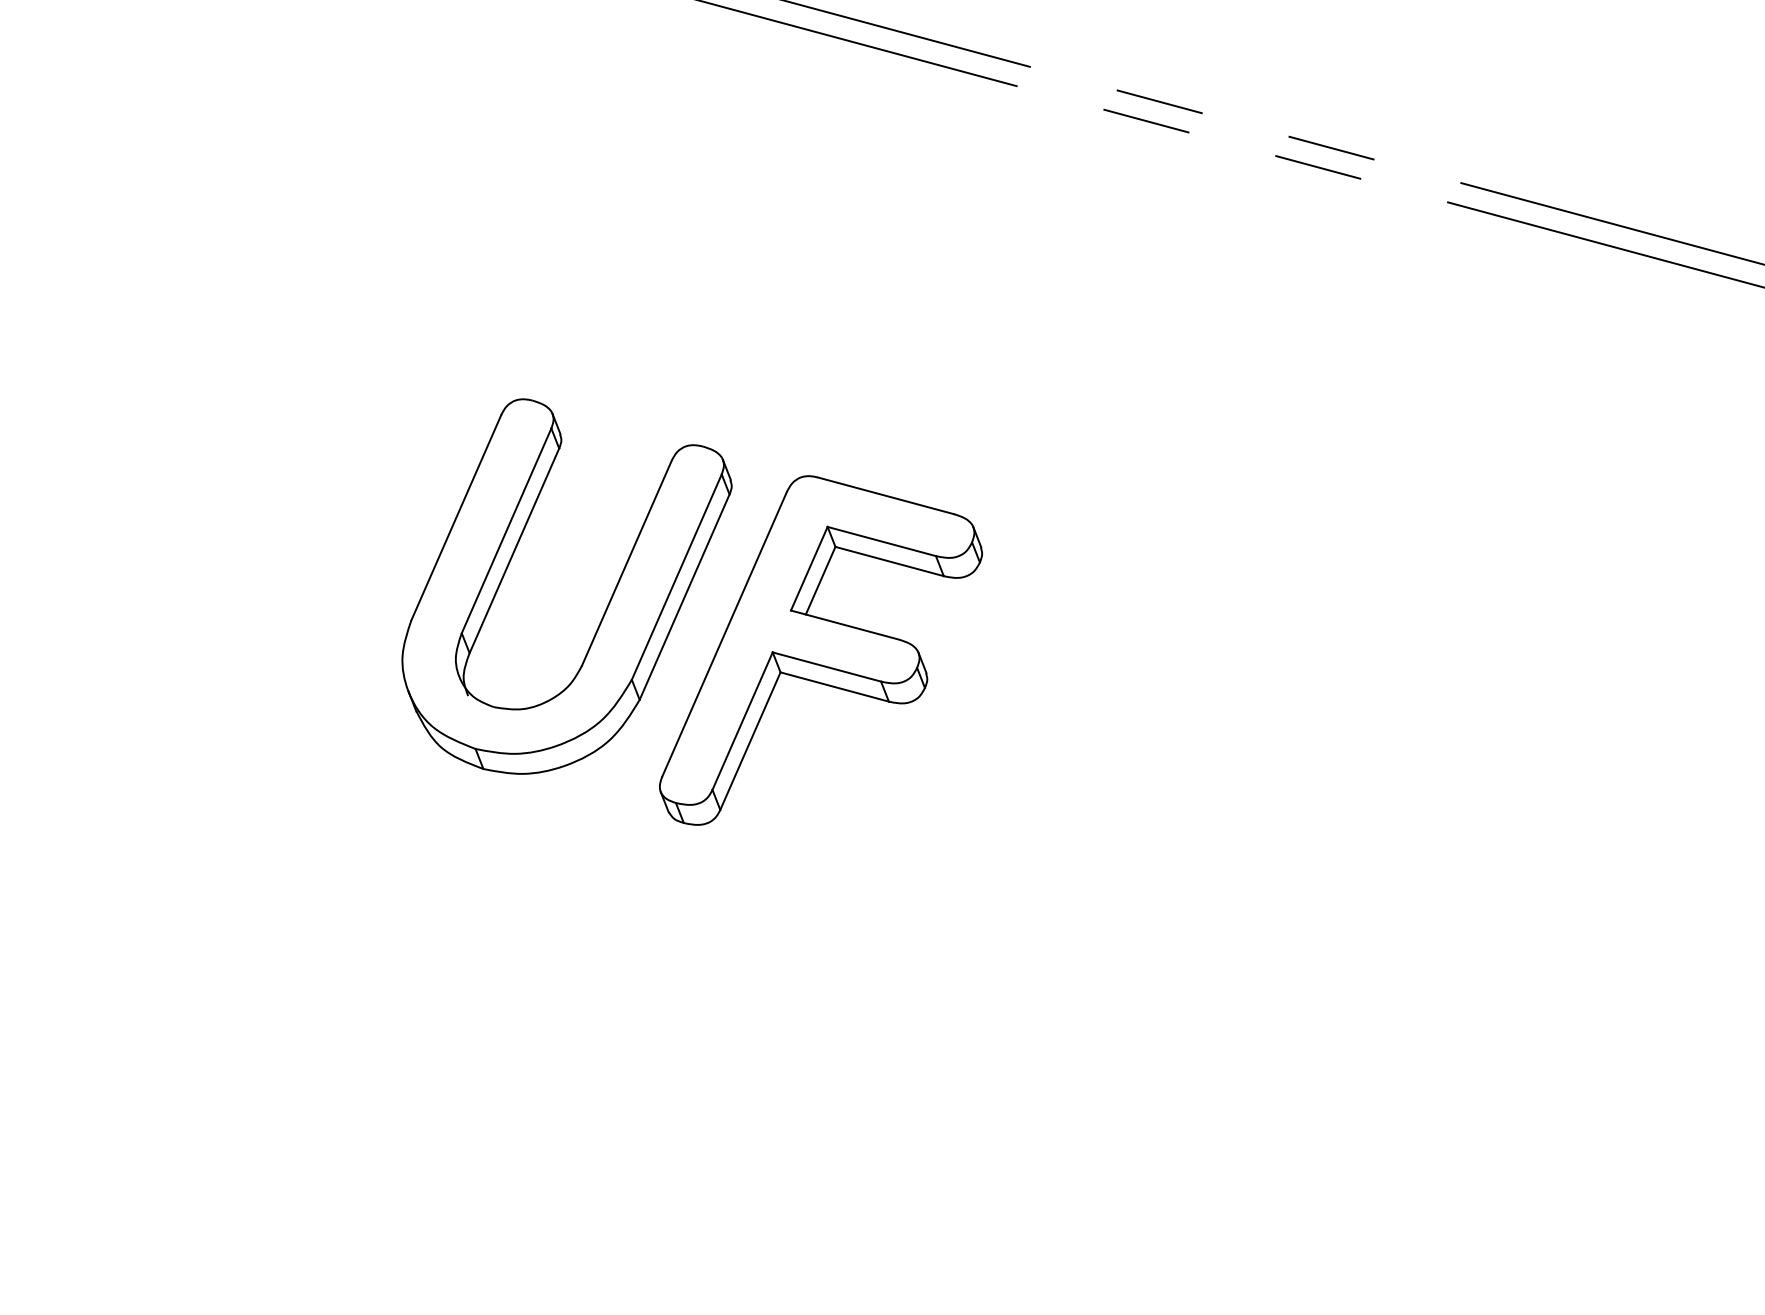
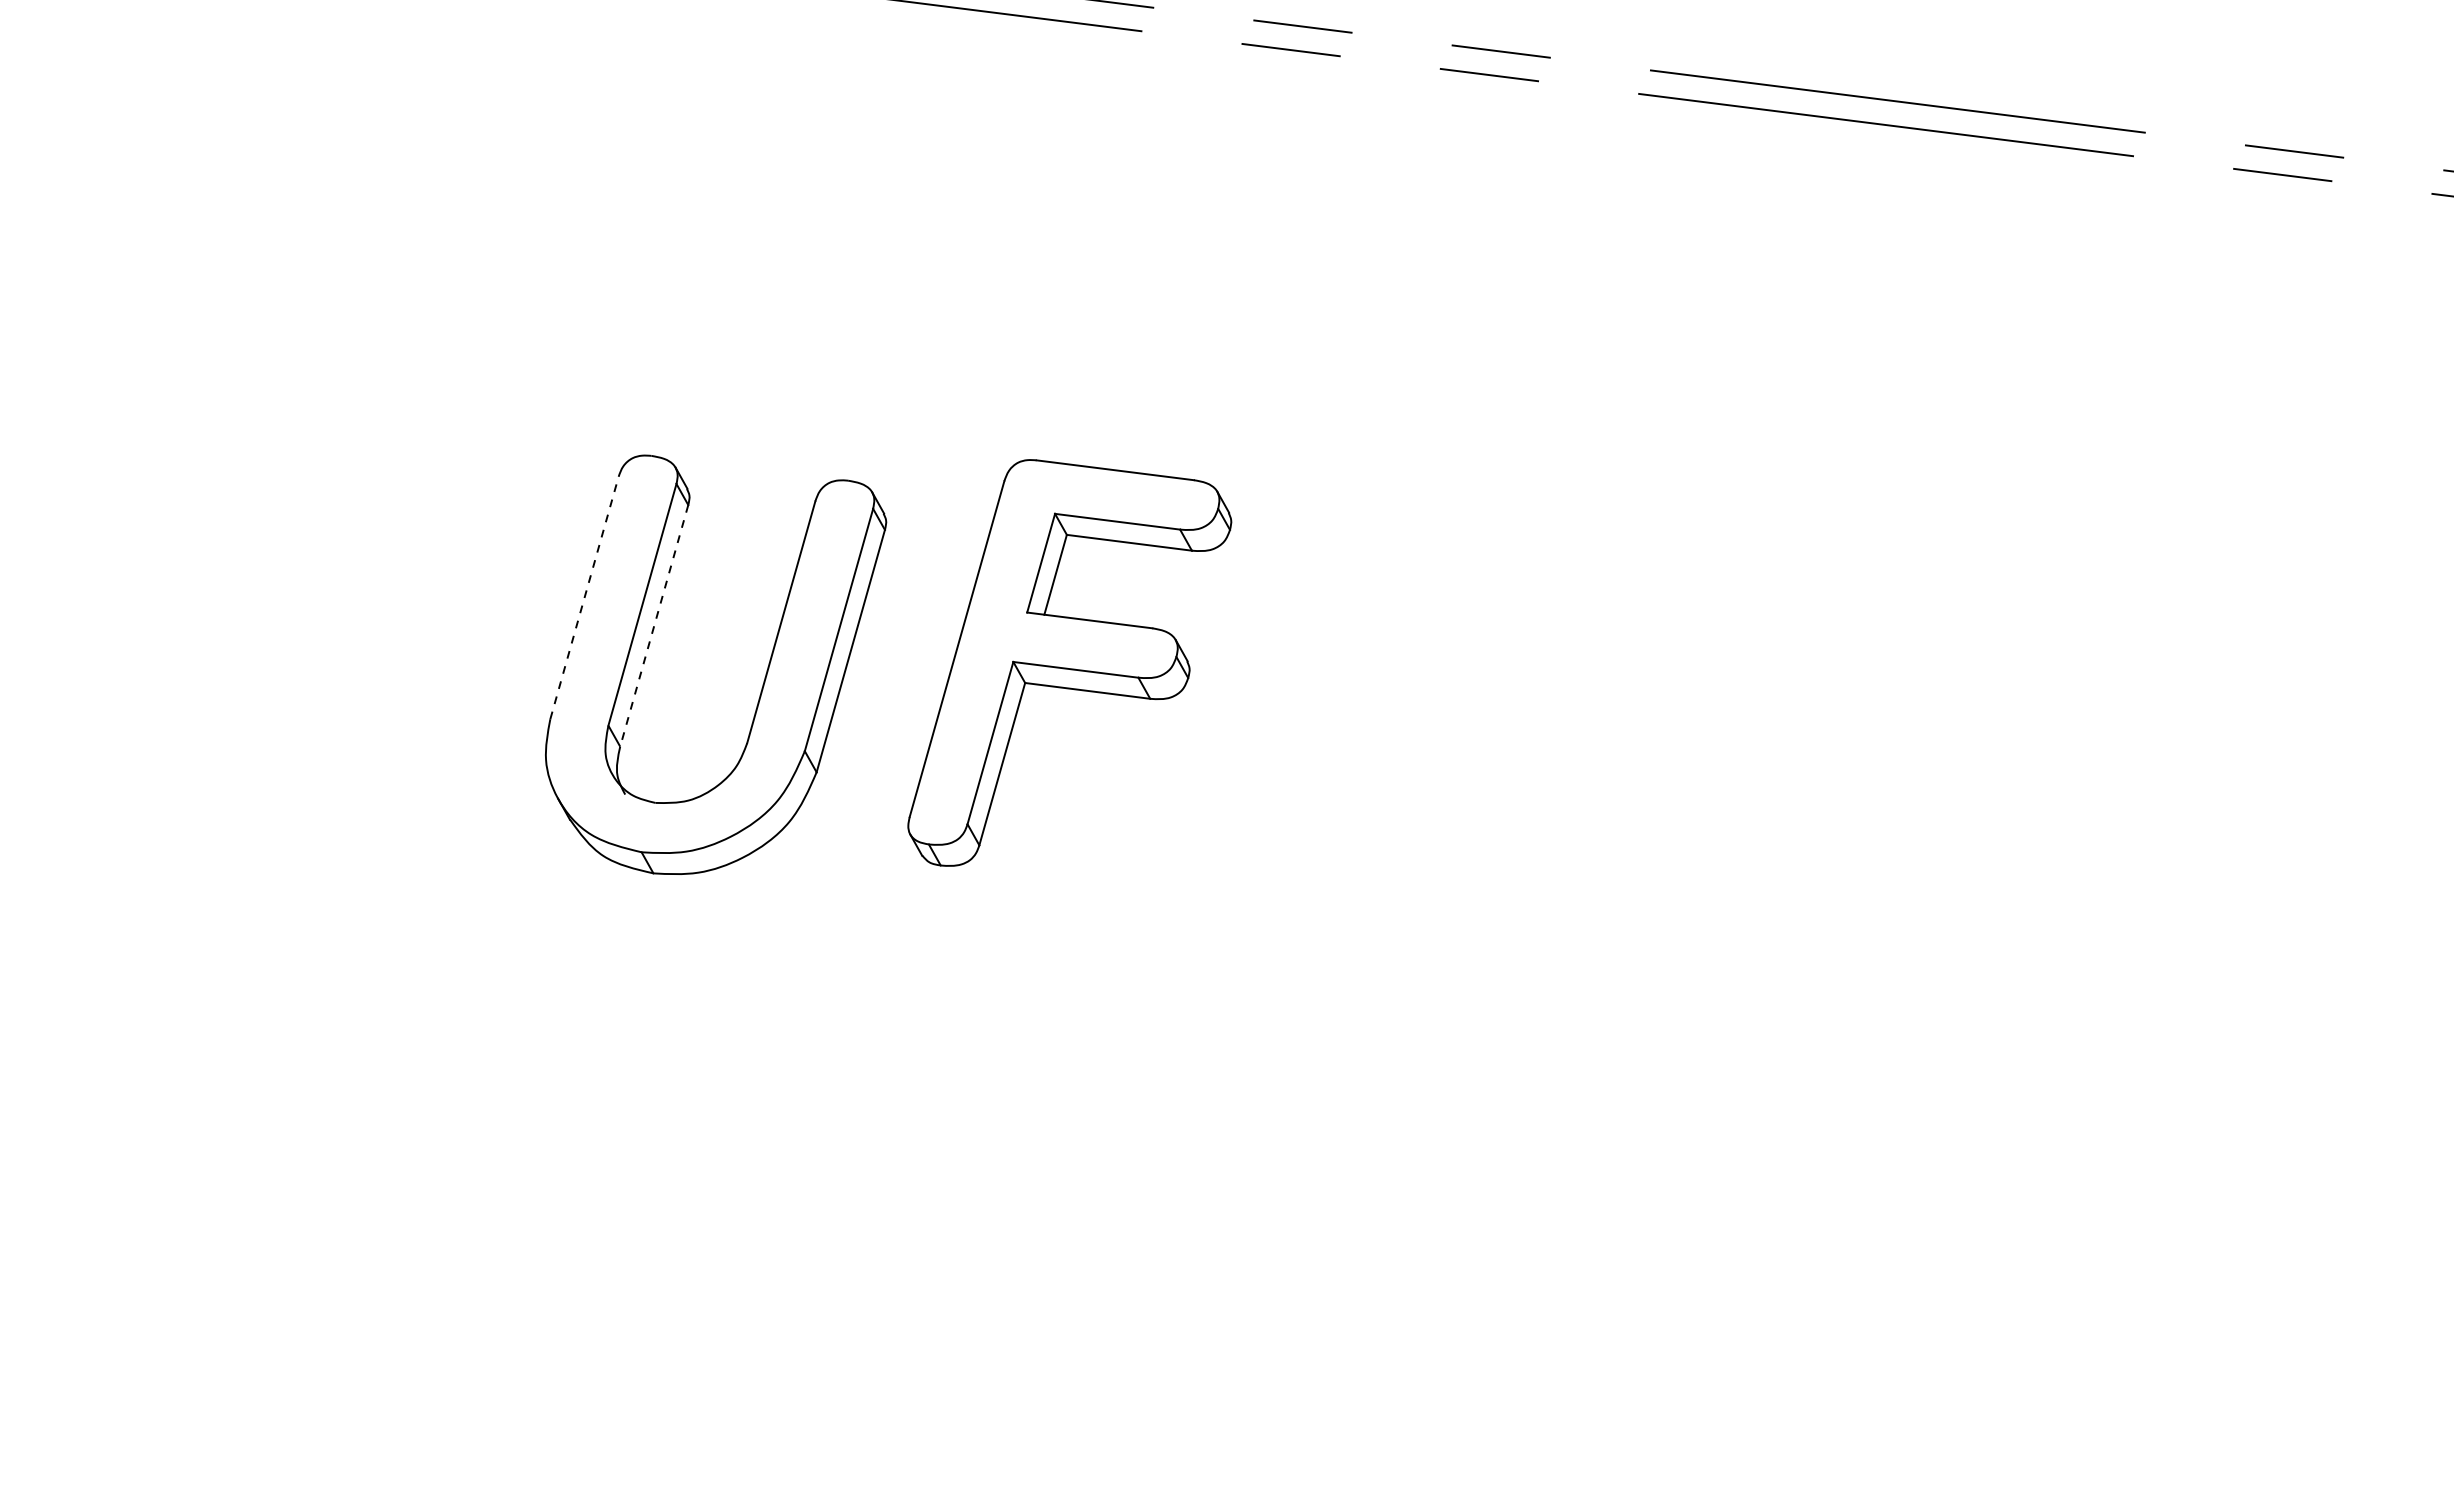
line: (456, 518) -> (584, 598), solid -> dashed
line: (514, 550) -> (654, 625), solid -> dashed
part: (822, 659) -> (1069, 662), moved

